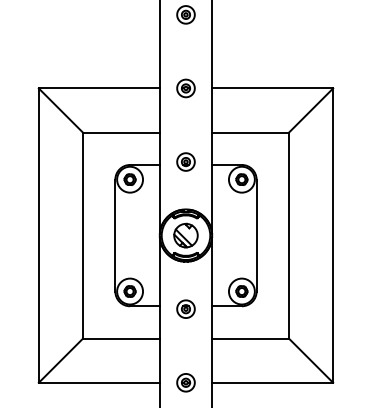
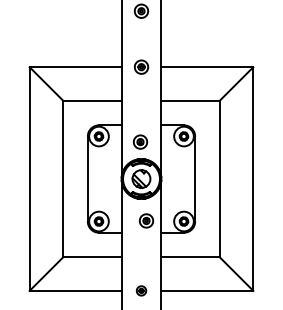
part: (186, 161) -> (140, 141), moved
part: (186, 308) -> (146, 220), moved
part: (186, 382) -> (141, 290), size x0.7

